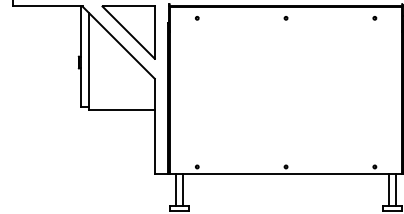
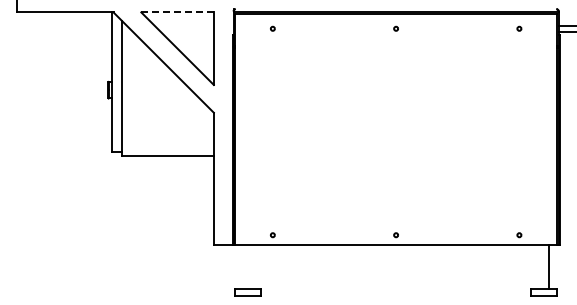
line: (129, 6) -> (178, 12), solid -> dashed
line: (176, 190) -> (243, 267), removed
line: (183, 190) -> (253, 267), removed
line: (389, 190) -> (539, 267), removed

